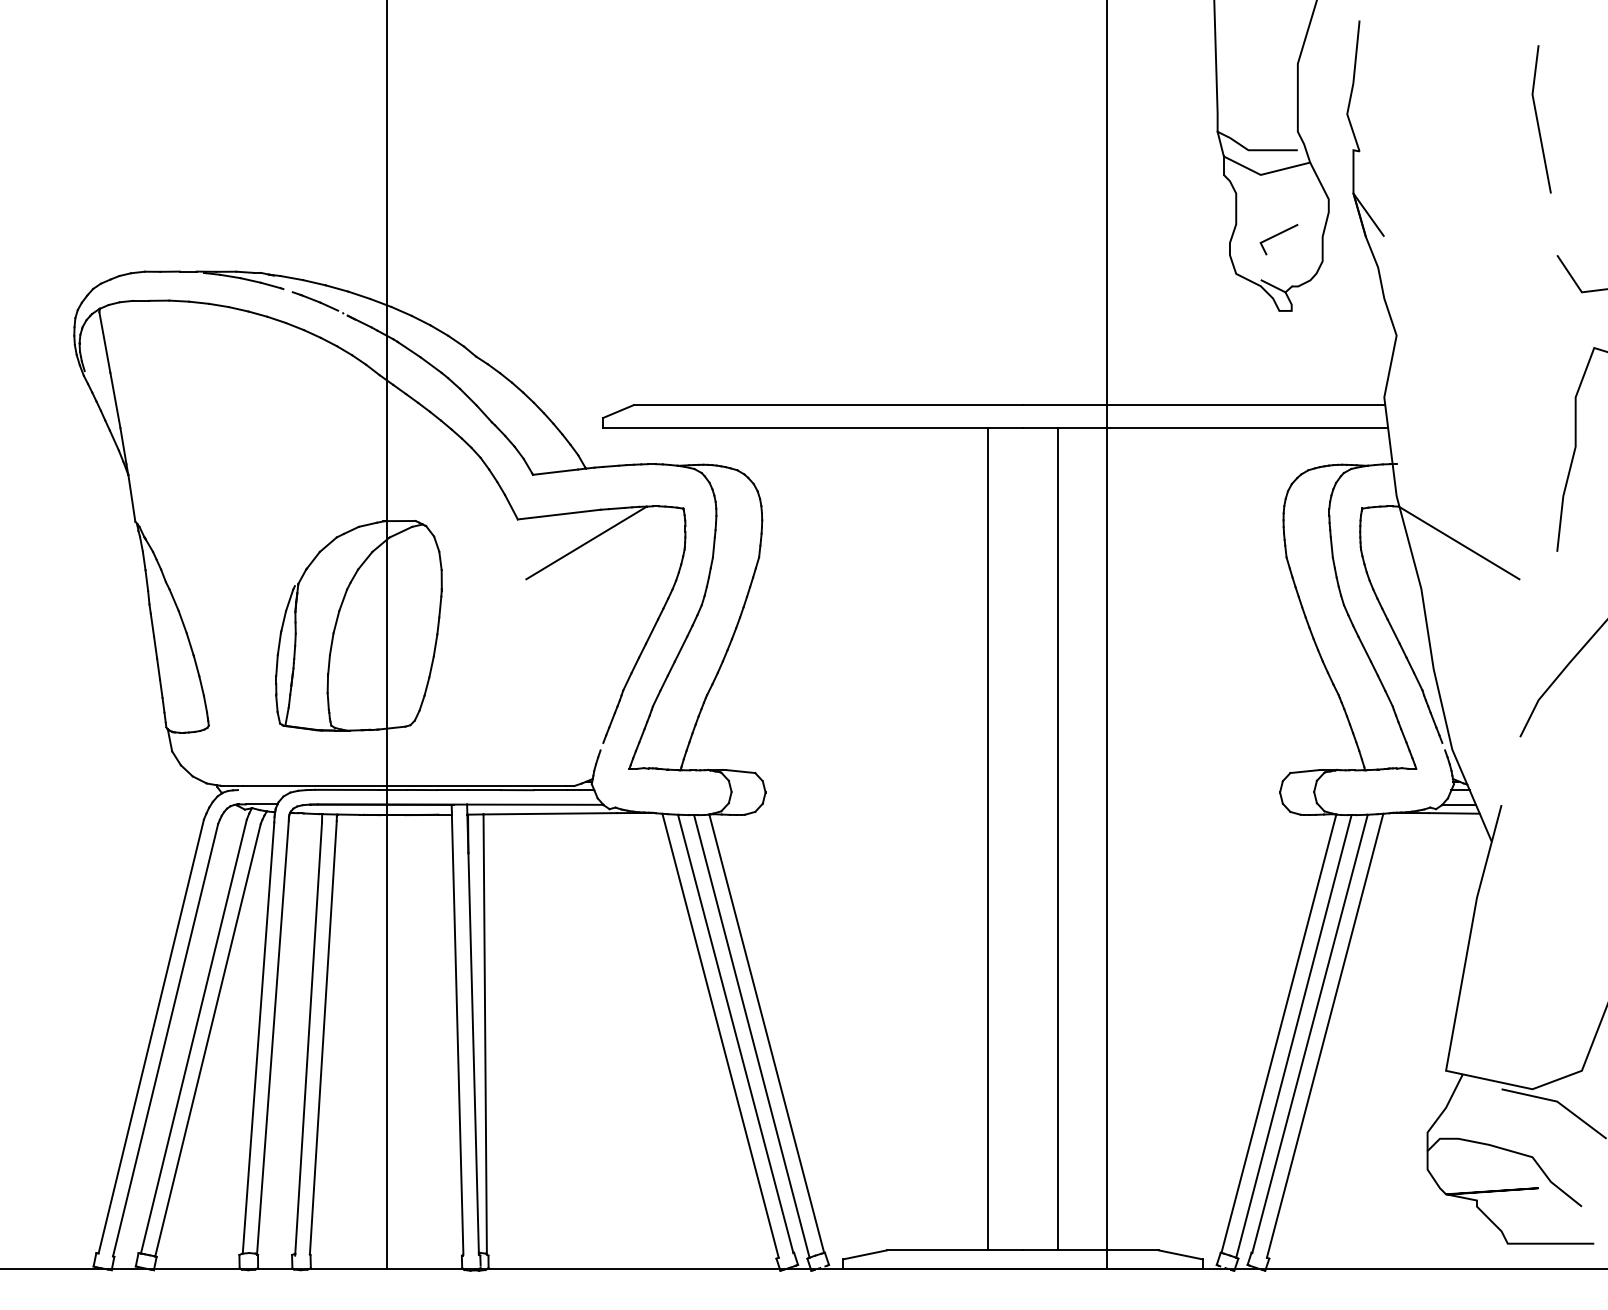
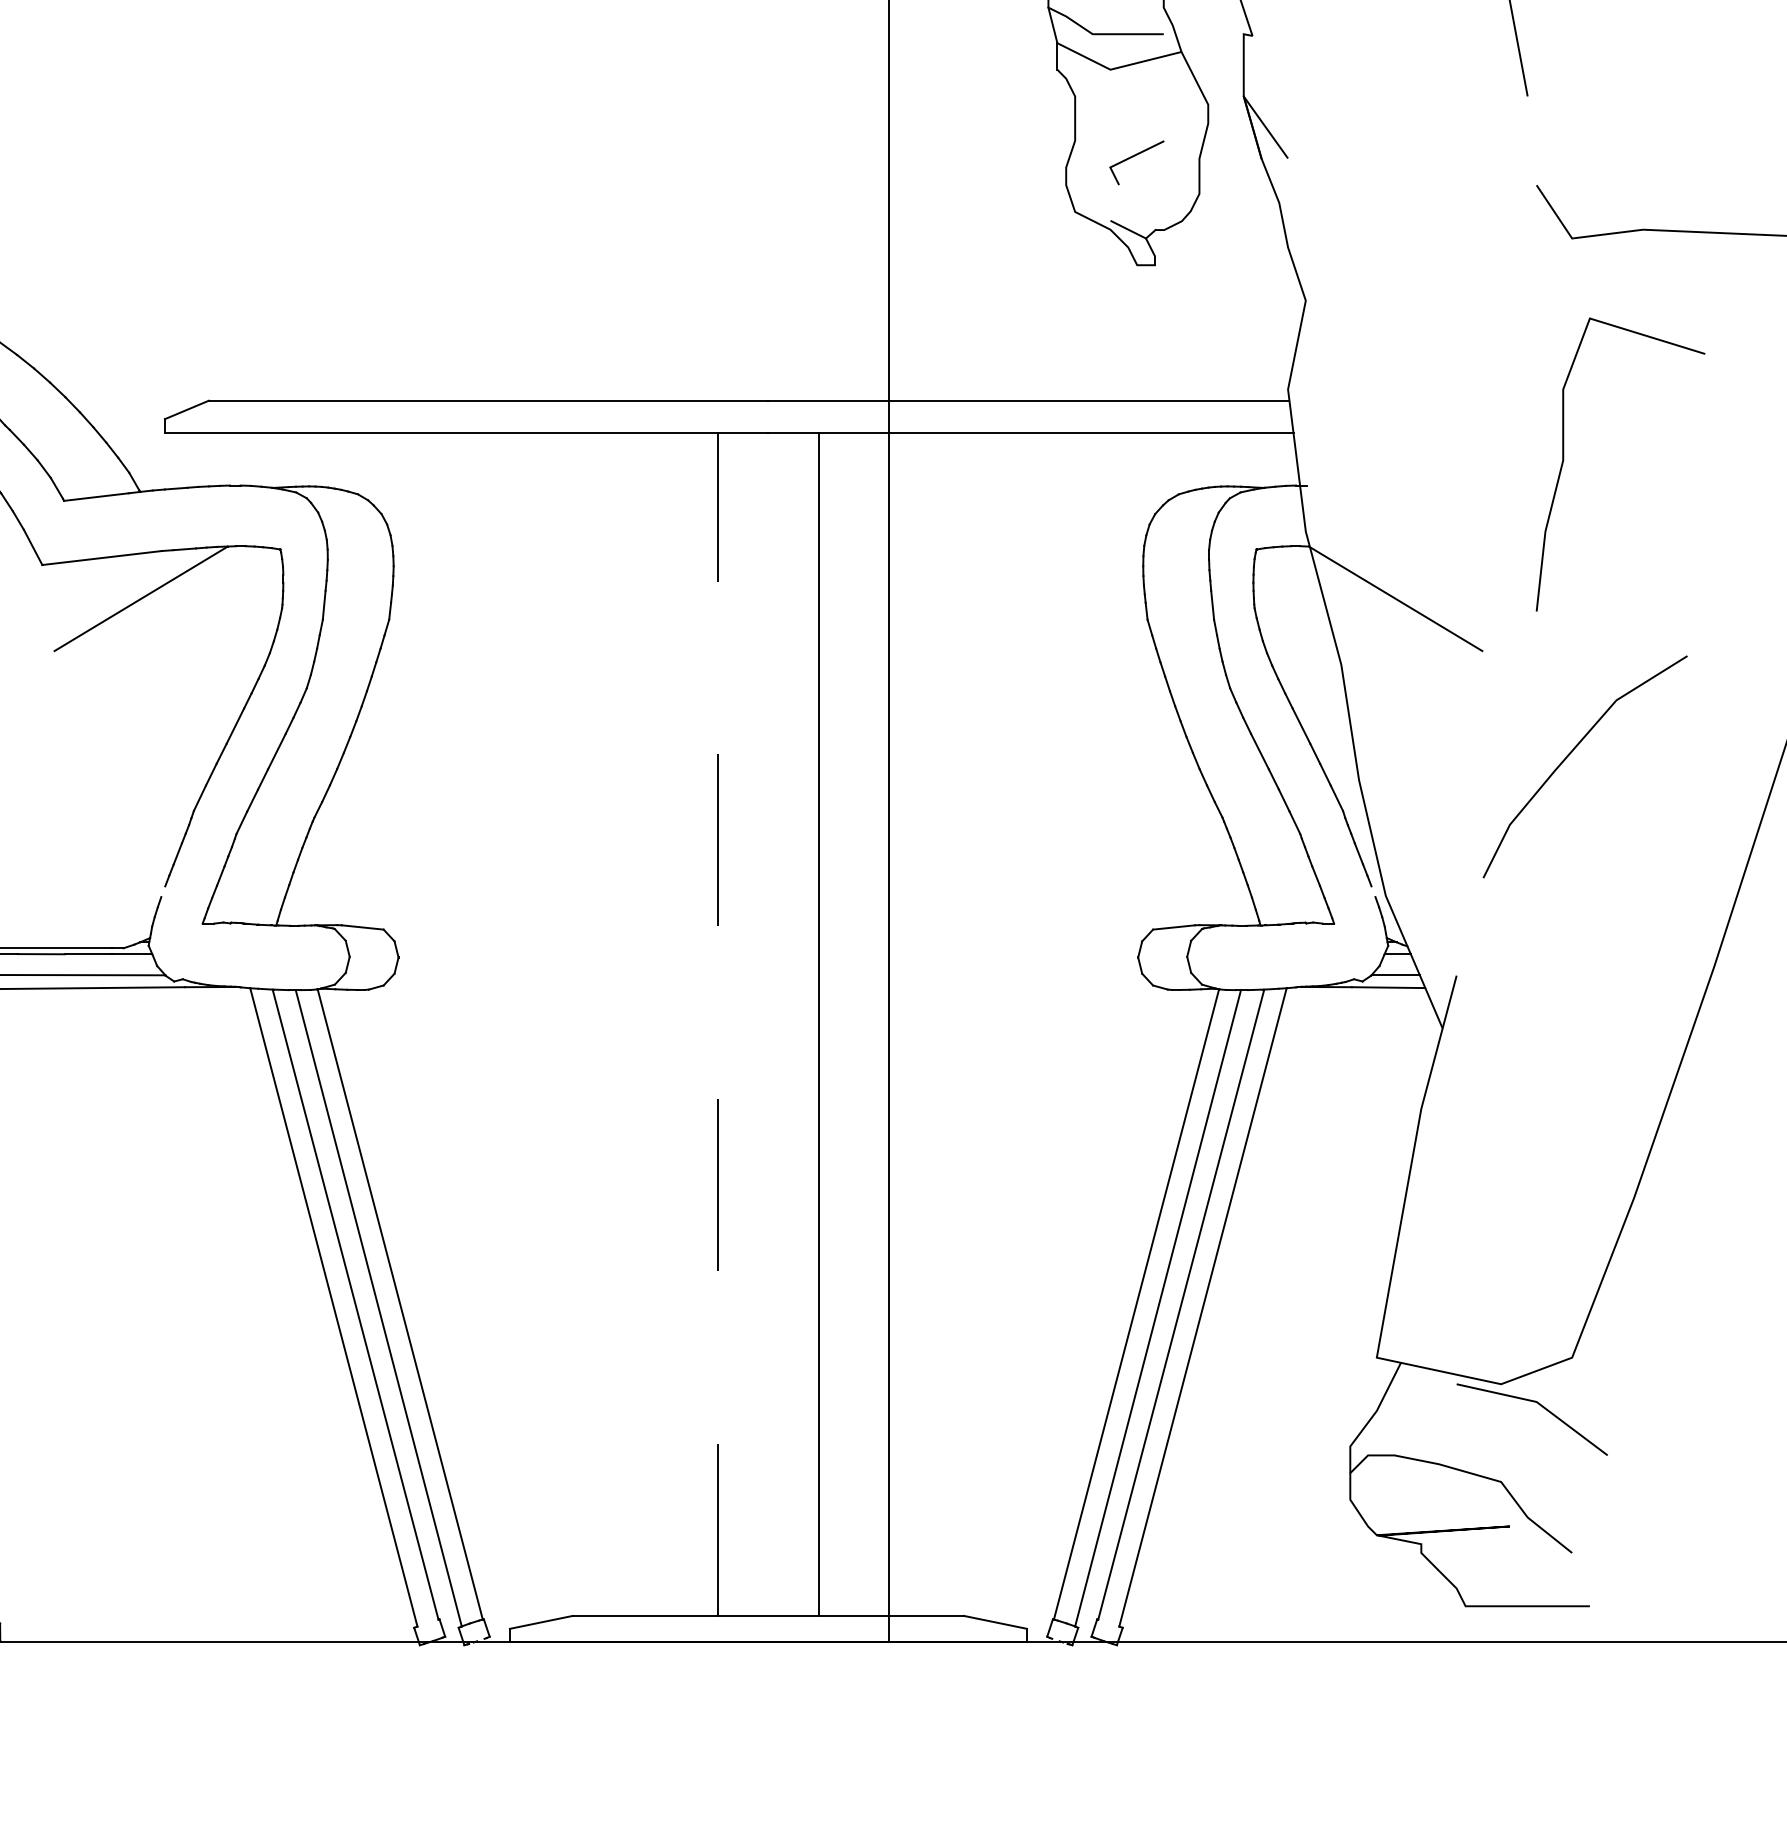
line: (987, 838) -> (717, 1023), solid -> dashed

